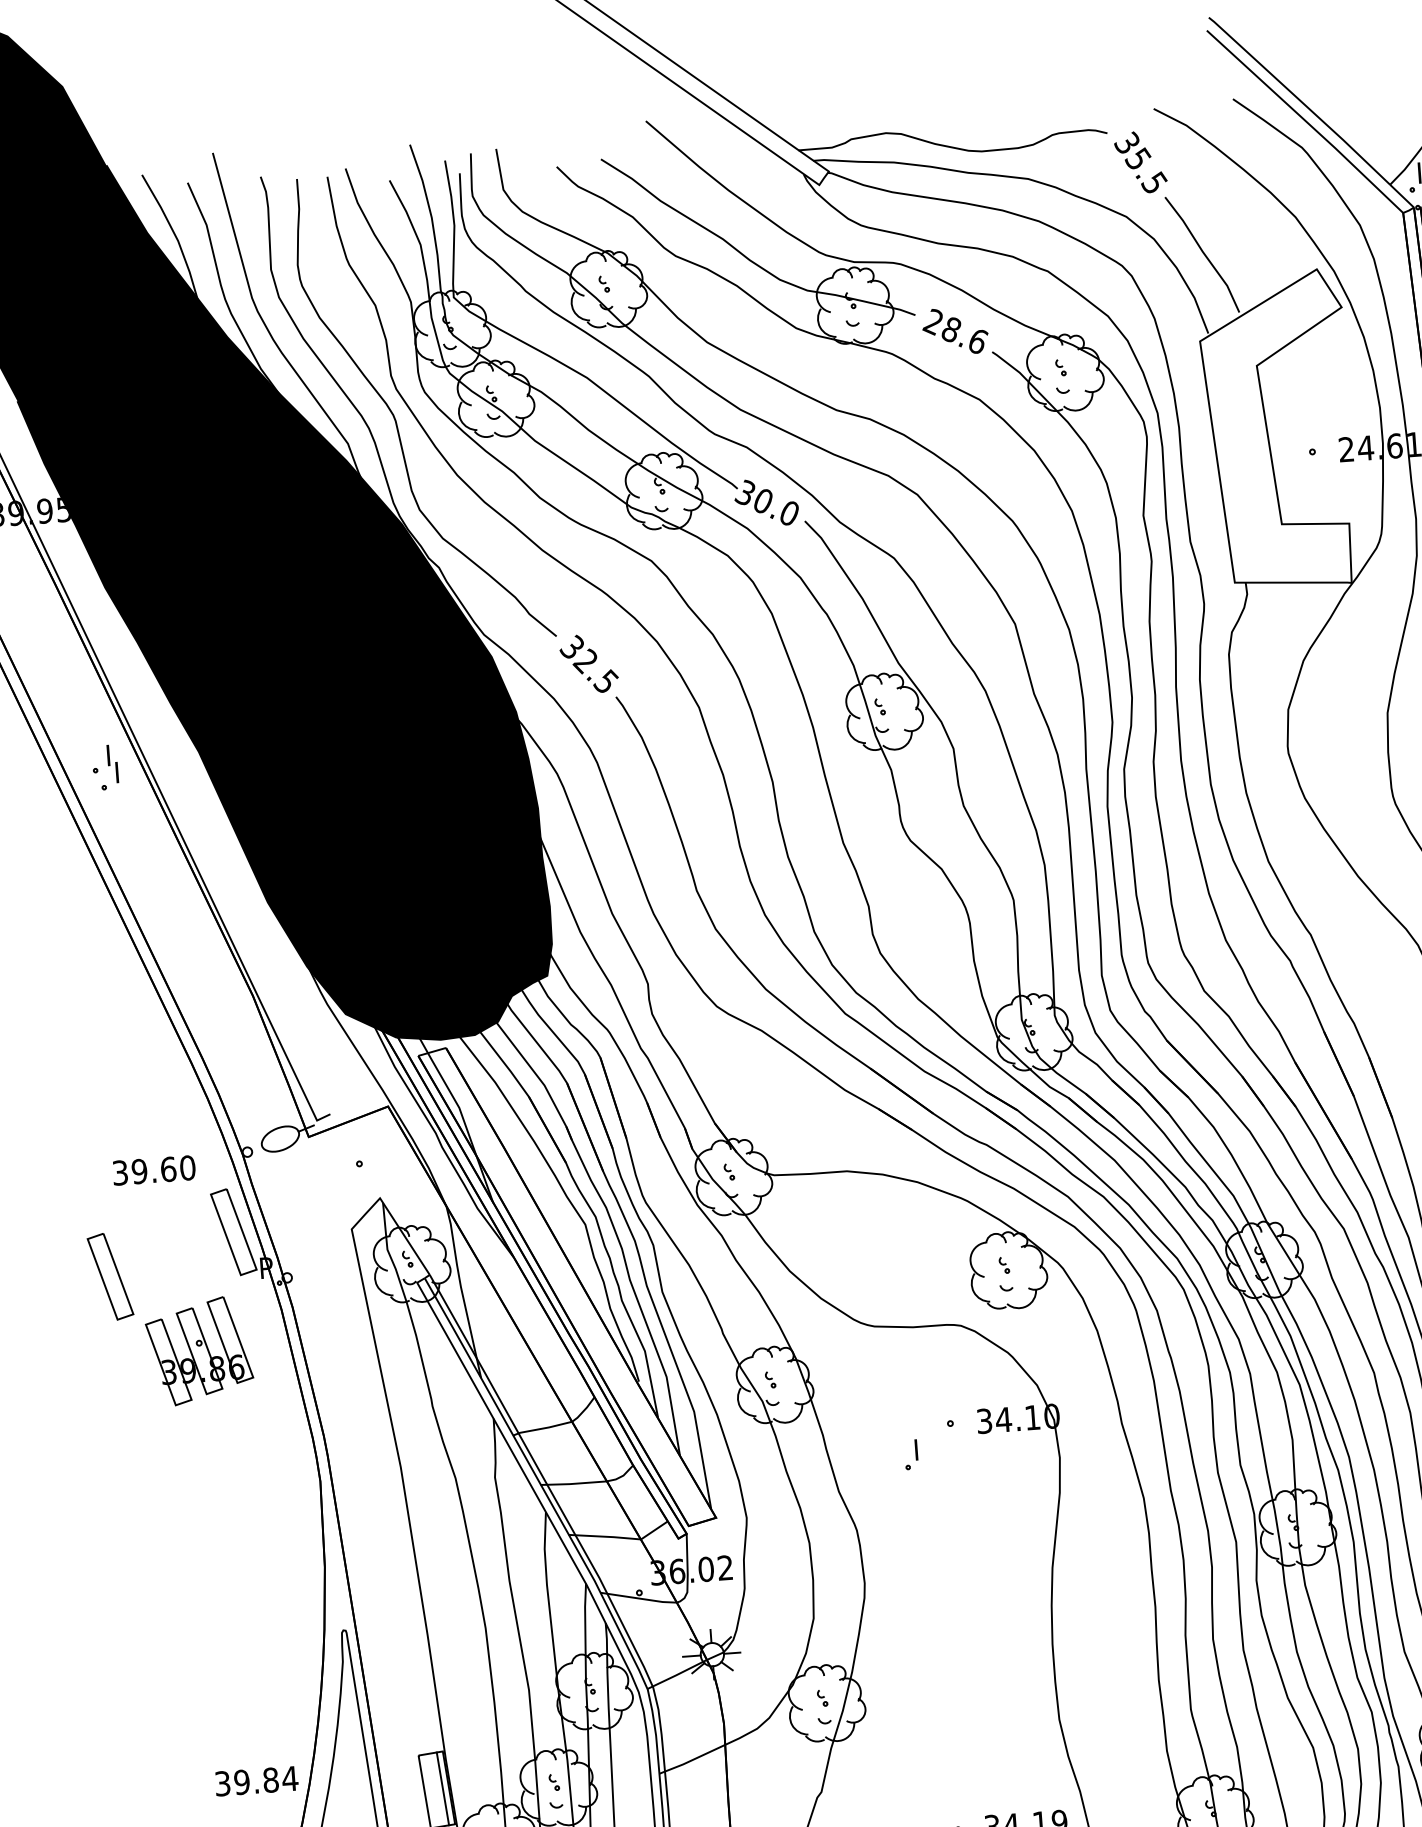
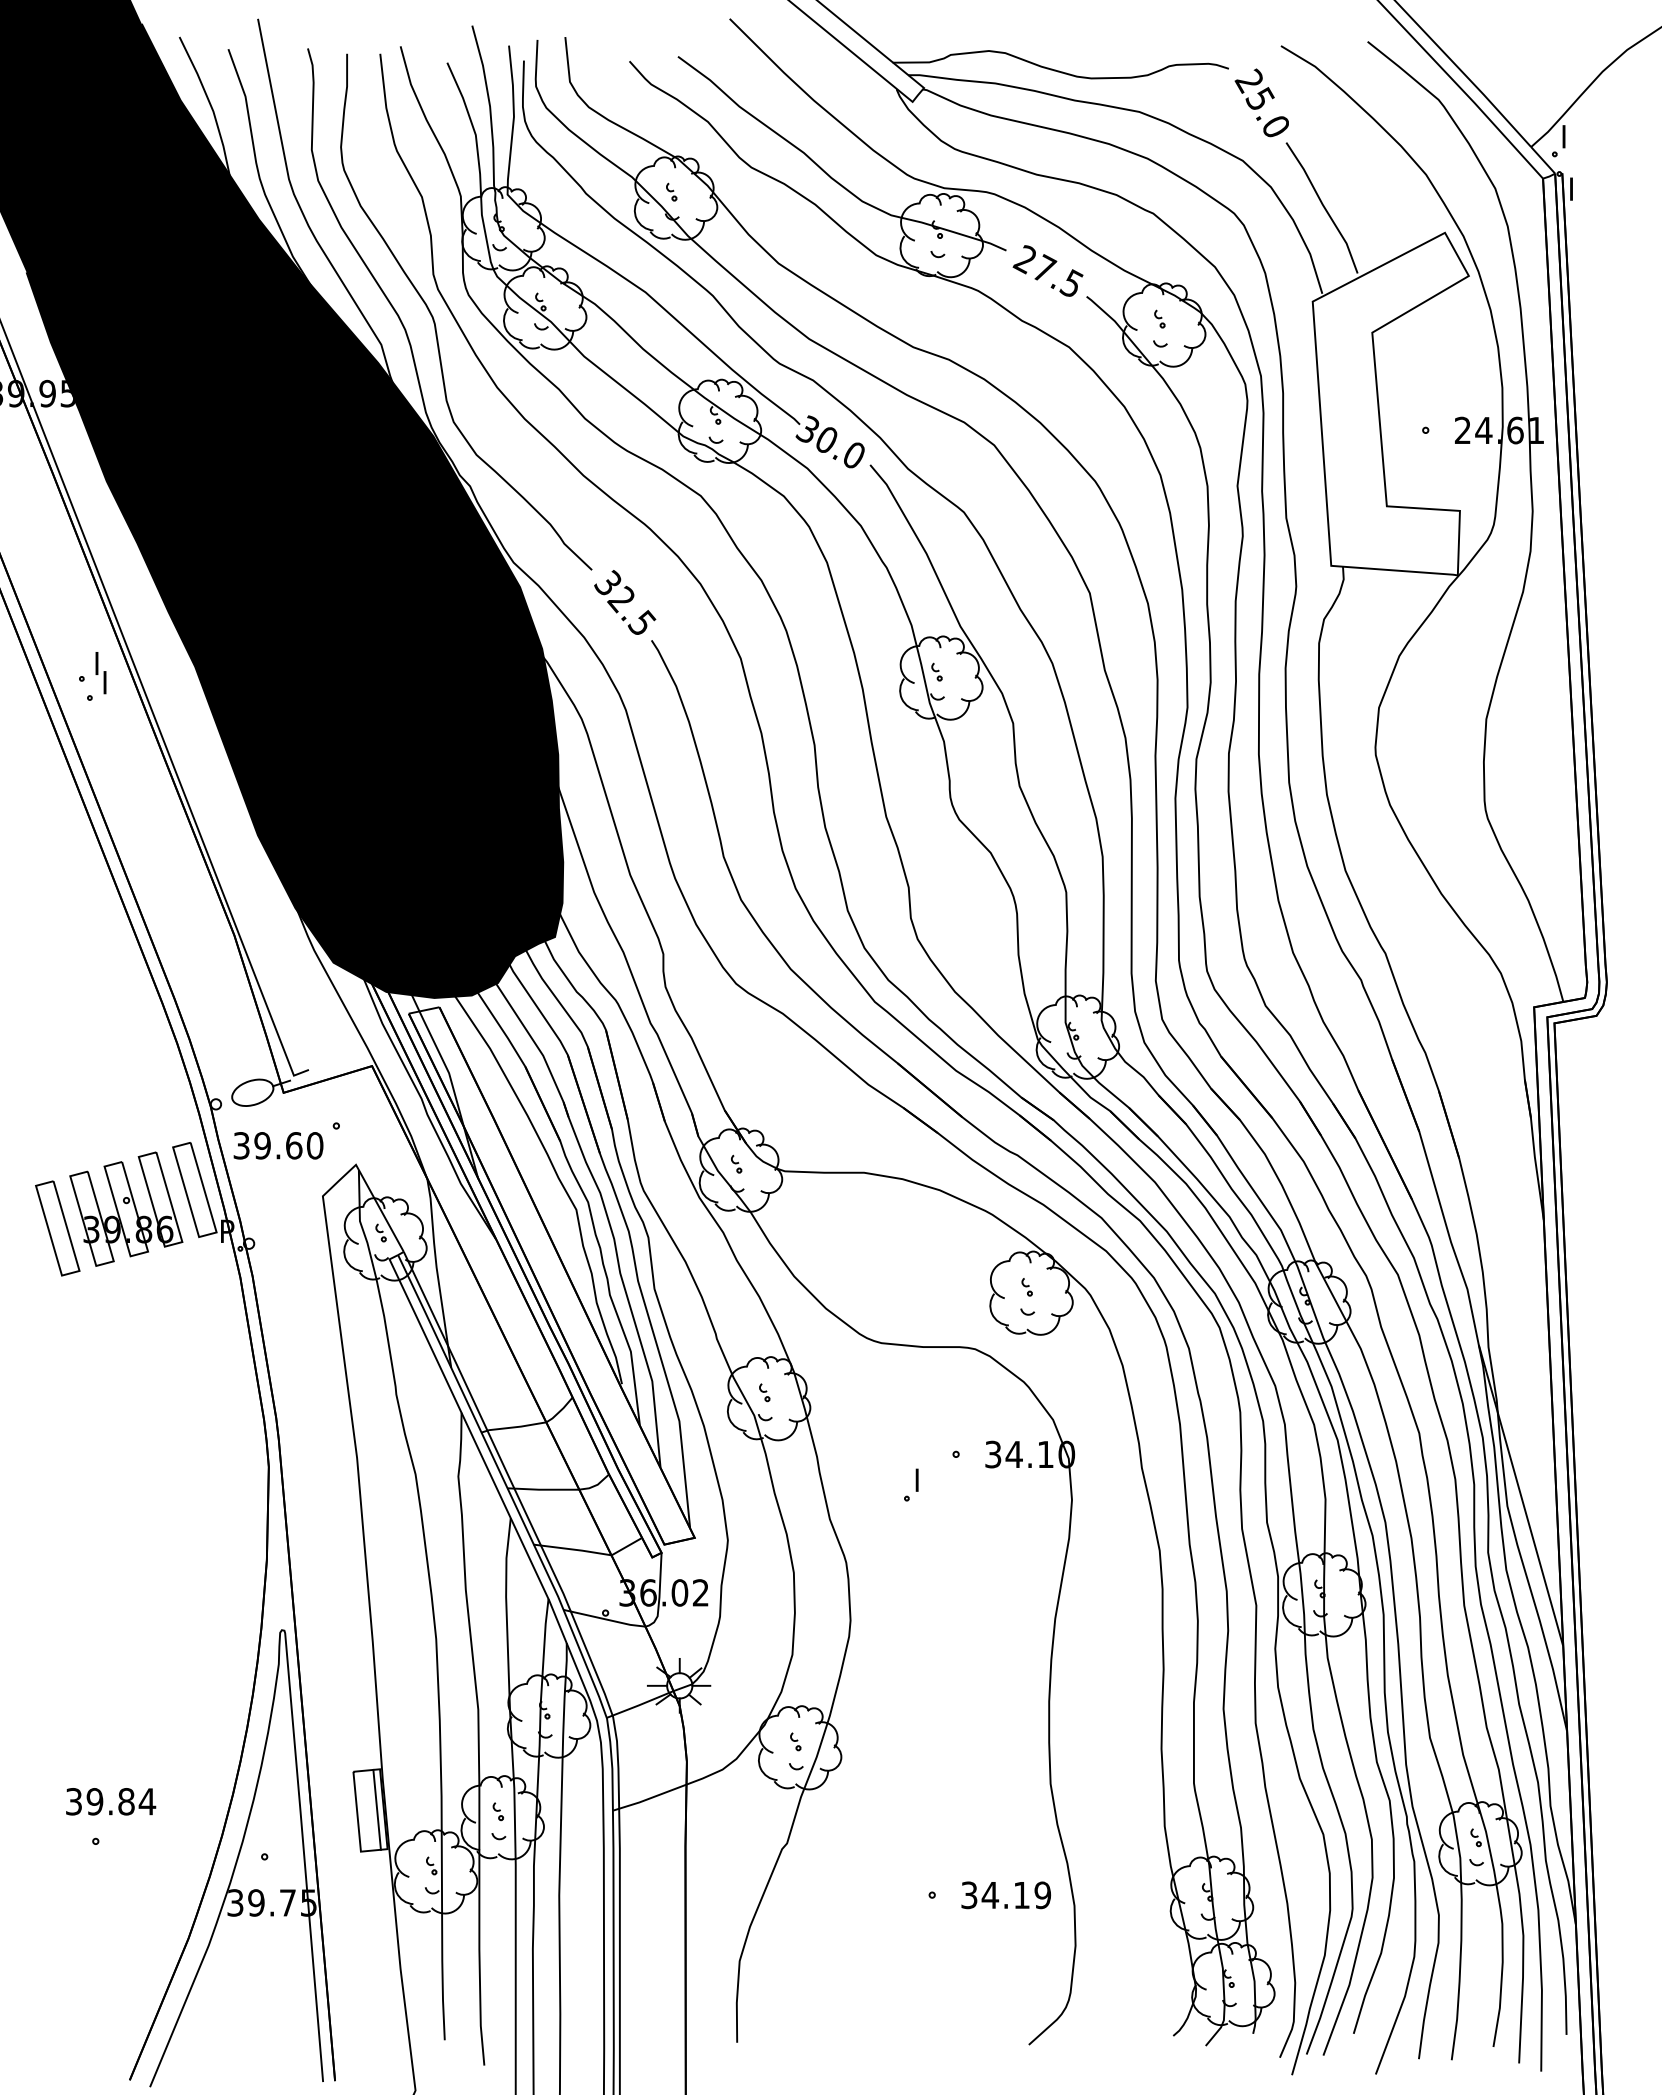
text: (1140, 161) -> (1262, 102), 35.5 -> 25.0
text: (964, 334) -> (1058, 275), 28.6 -> 27.5
text: (154, 1170) -> (278, 1145), moved
part: (199, 1350) -> (126, 1208), moved
text: (257, 1780) -> (111, 1801), moved

